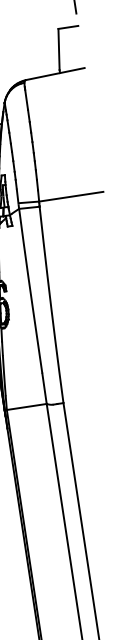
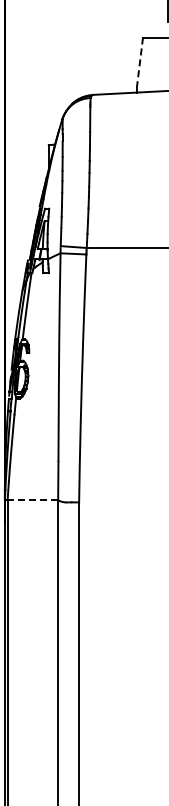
line: (58, 49) -> (139, 63), solid -> dashed
line: (26, 407) -> (32, 500), solid -> dashed

